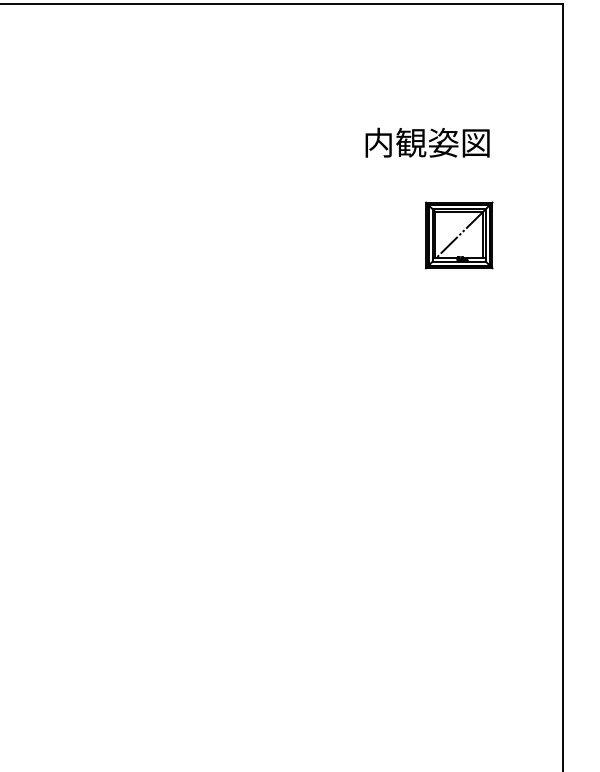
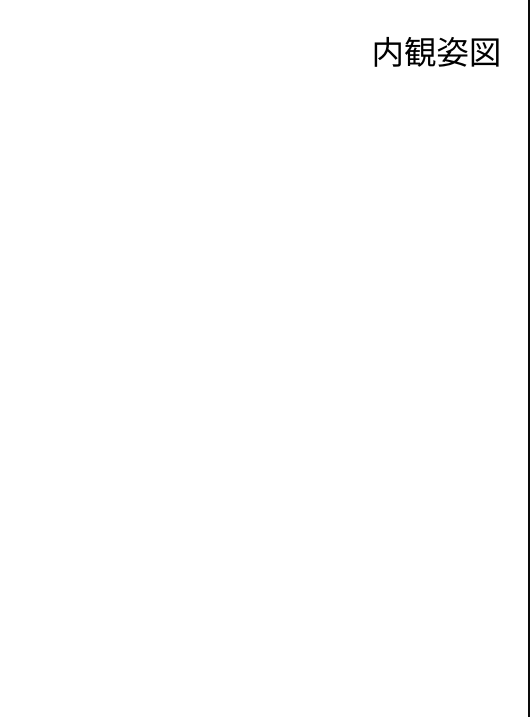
text: (427, 142) -> (436, 51), moved
part: (459, 235) -> (426, 144), removed

